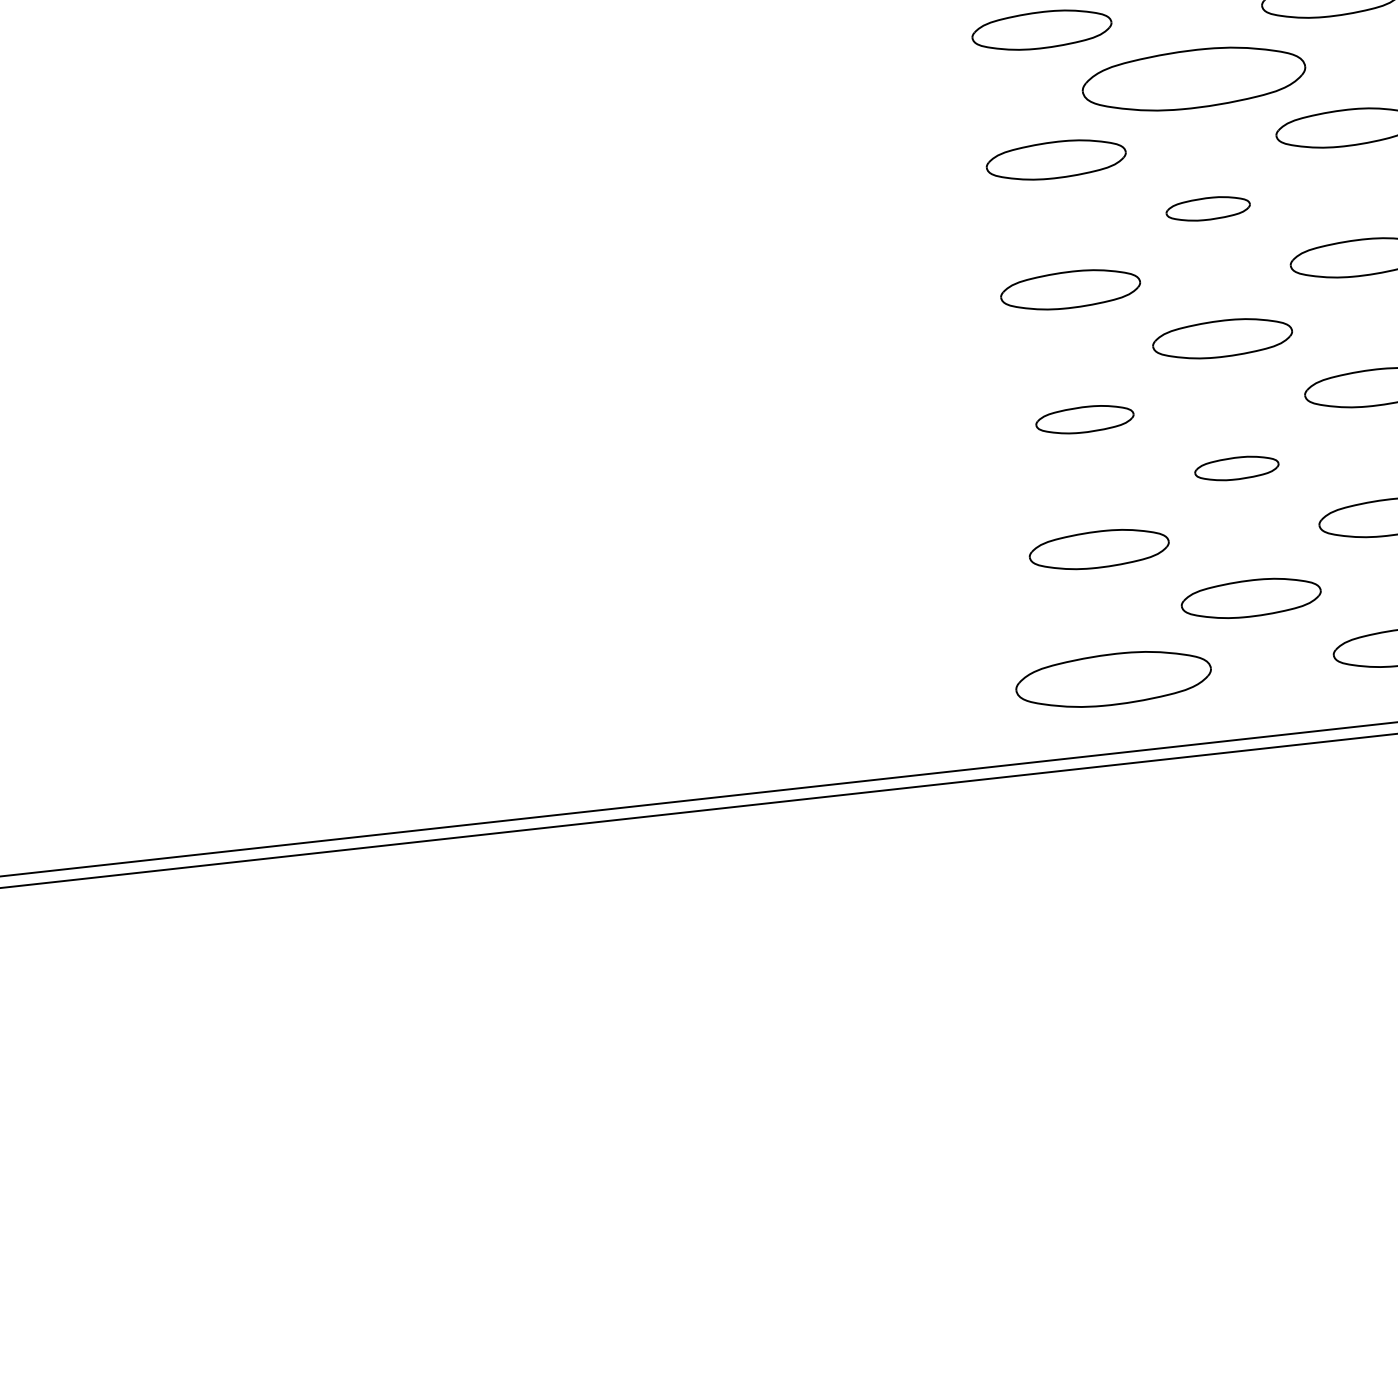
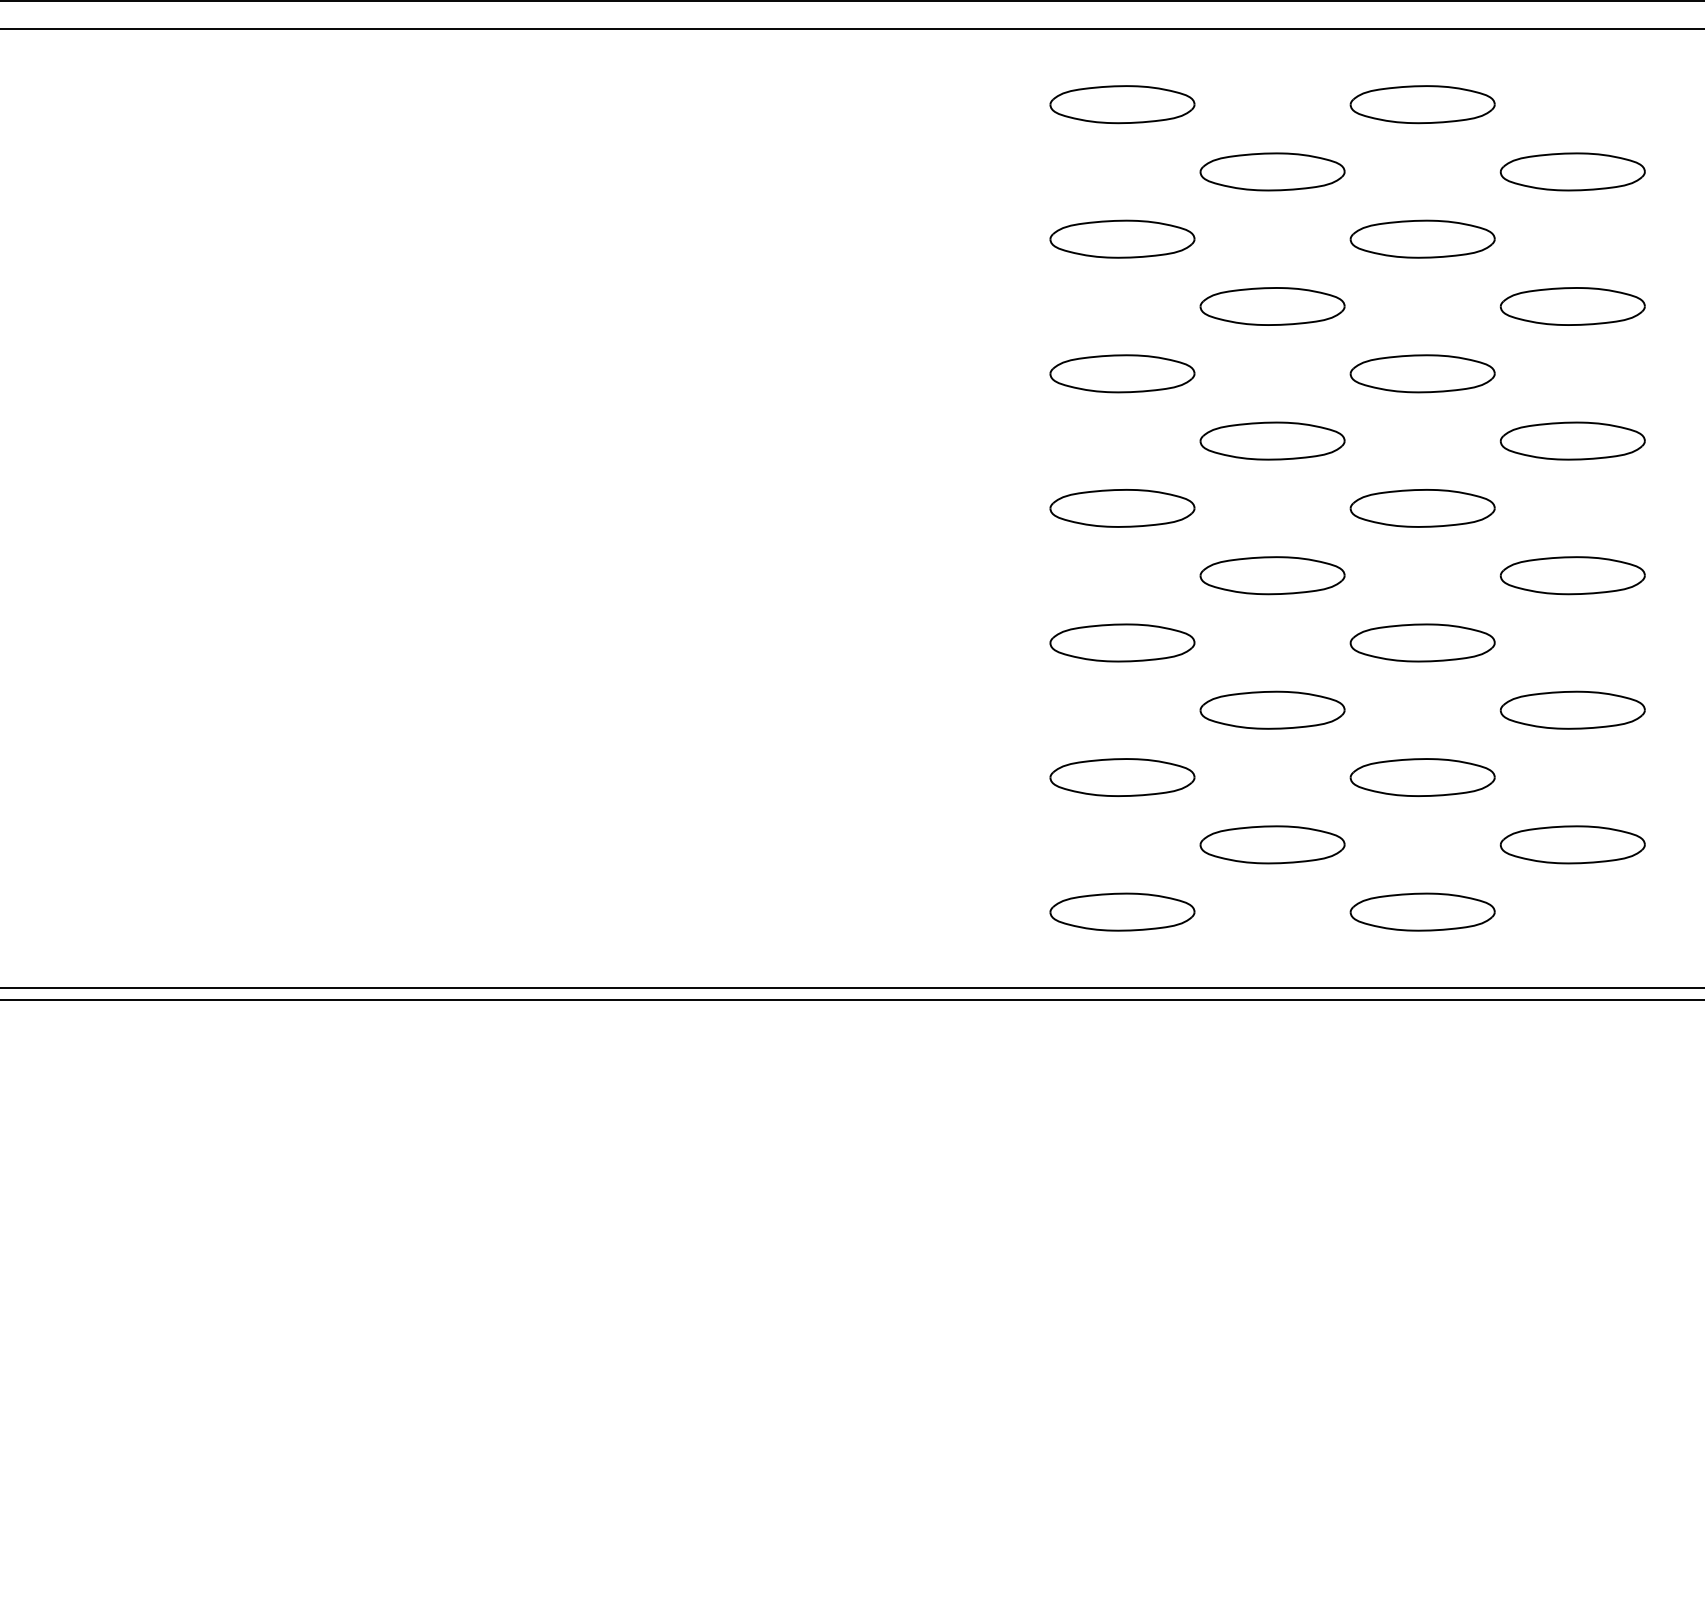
part: (1193, 79) -> (1272, 306), size x0.62
part: (1208, 208) -> (1272, 440), size x1.67
part: (1084, 419) -> (1122, 642), size x1.43
part: (1236, 467) -> (1272, 709), size x1.67
part: (1113, 678) -> (1122, 911), size x0.71

